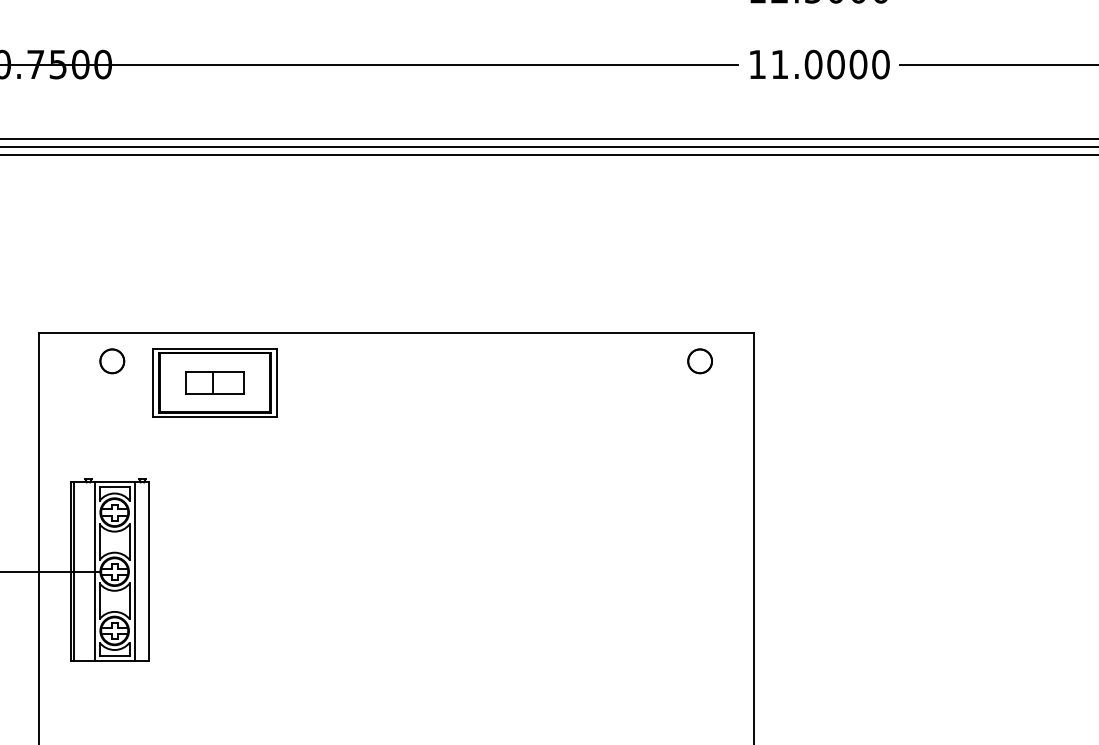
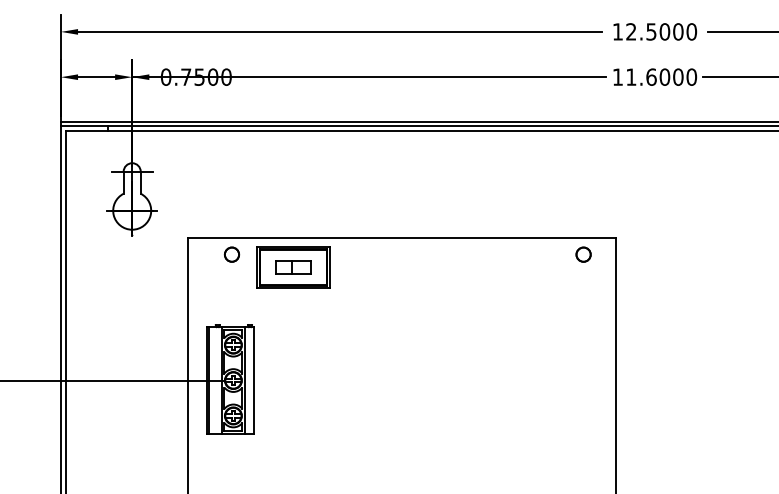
text: (813, 63) -> (651, 76), 11.0000 -> 11.6000

